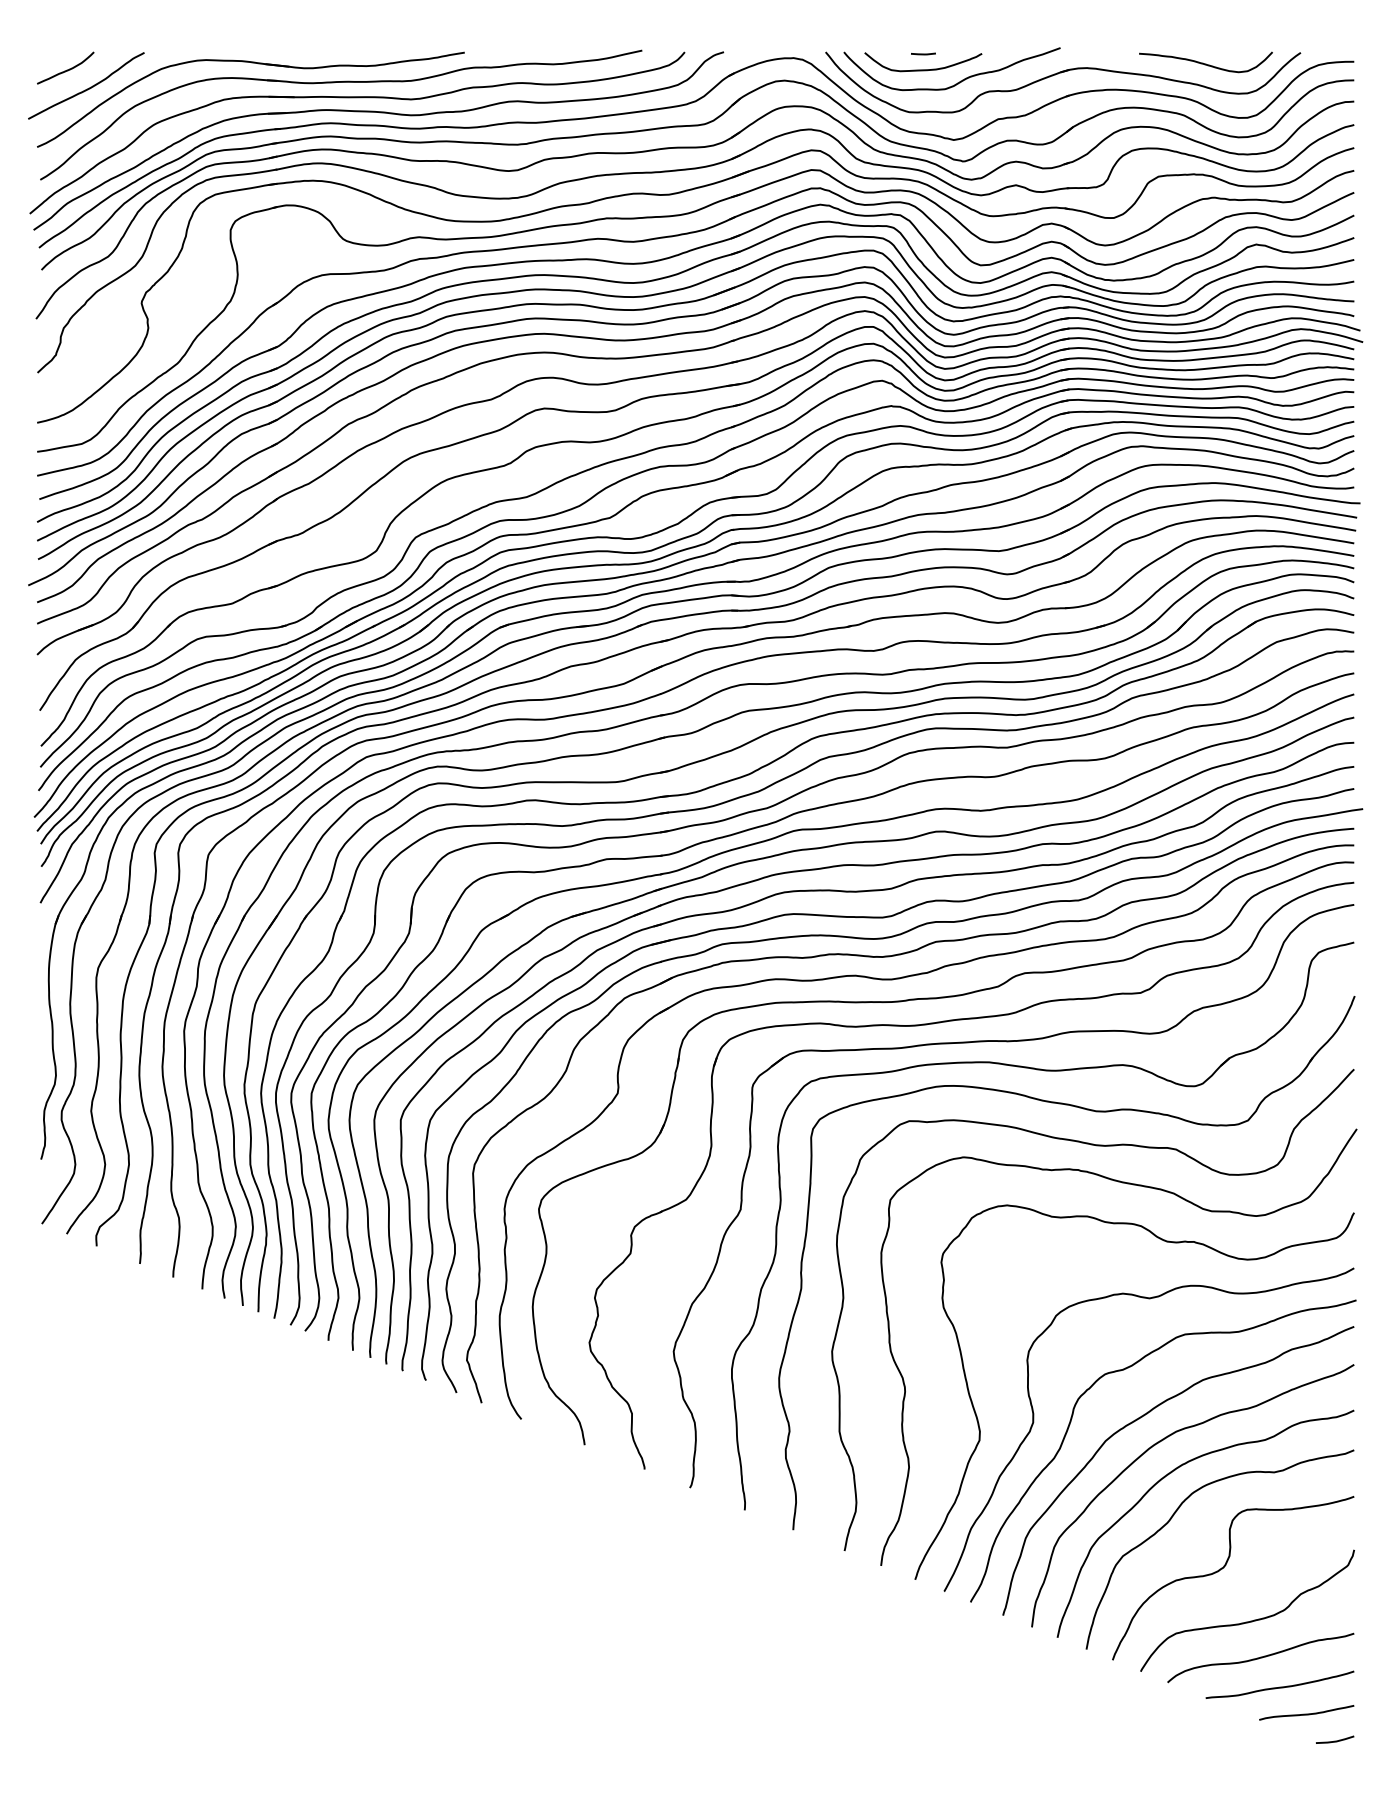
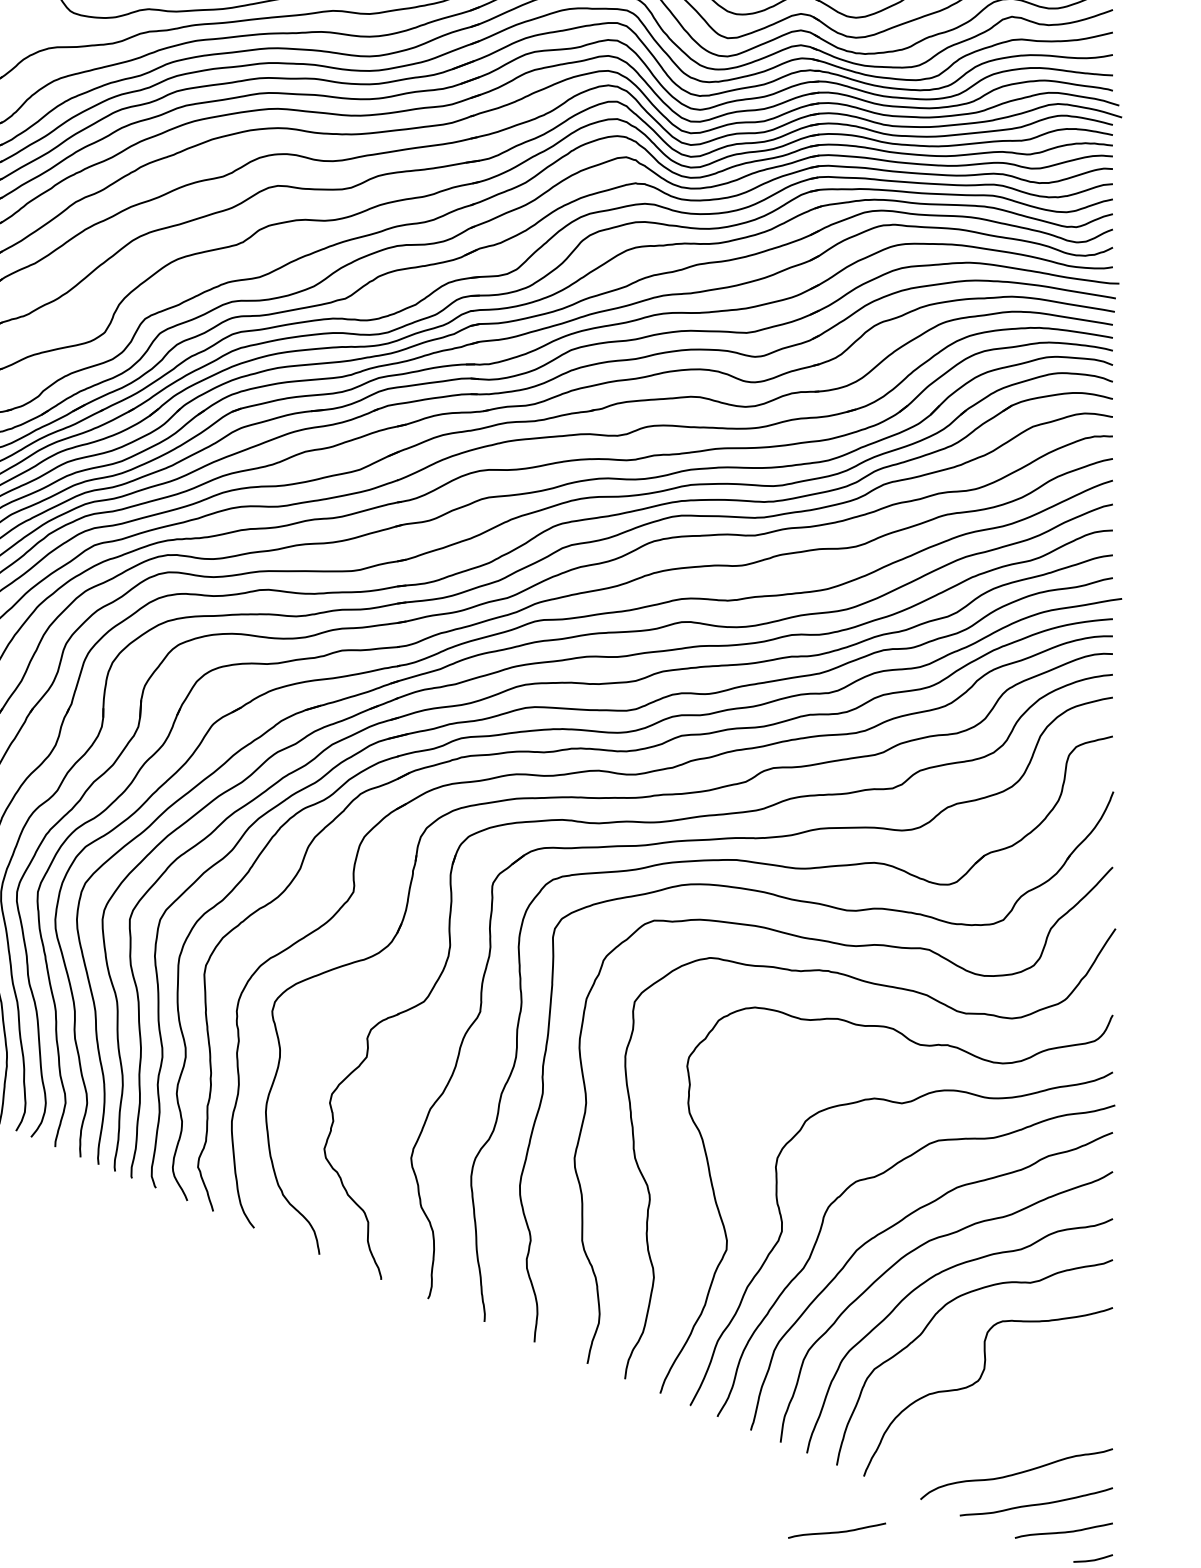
curve: (1250, 1620) -> (1005, 1435), removed
curve: (1086, 1713) -> (836, 1531), added

